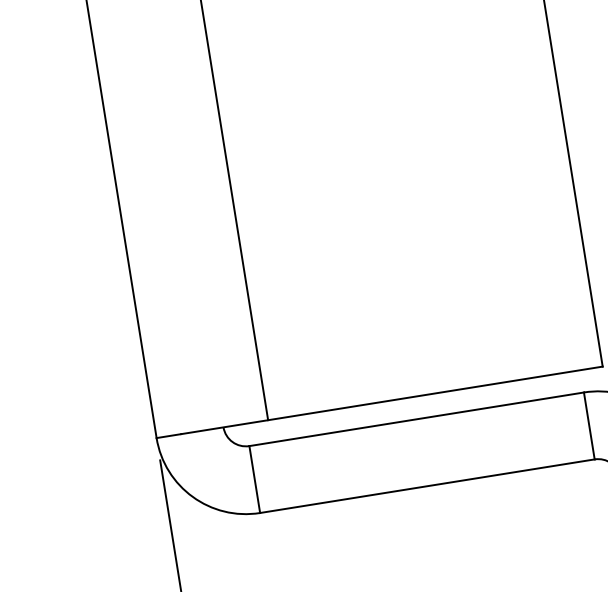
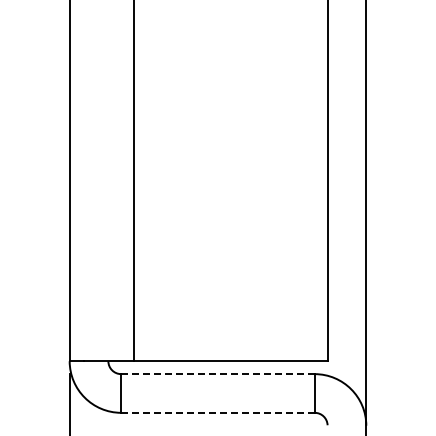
line: (415, 420) -> (217, 374), solid -> dashed
line: (426, 485) -> (217, 412), solid -> dashed

